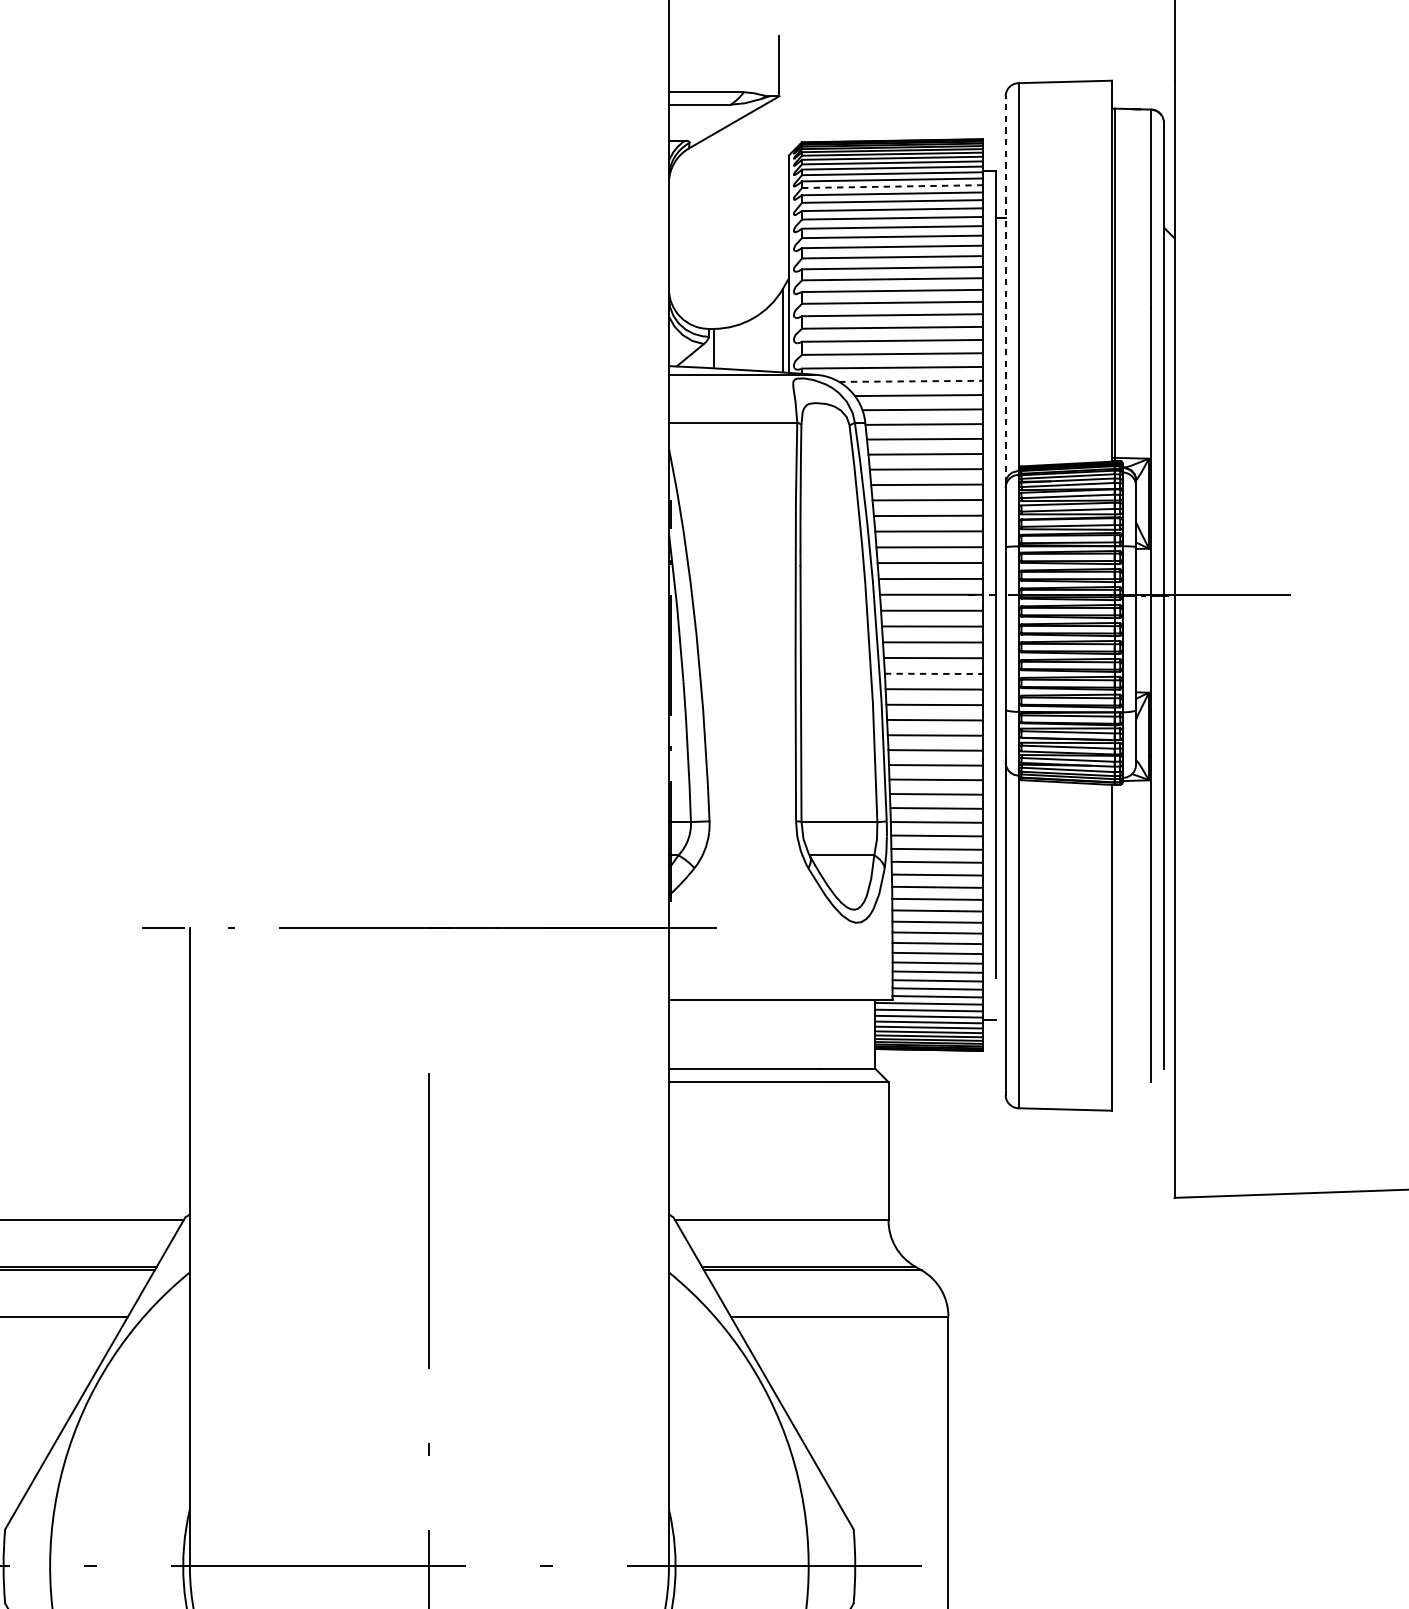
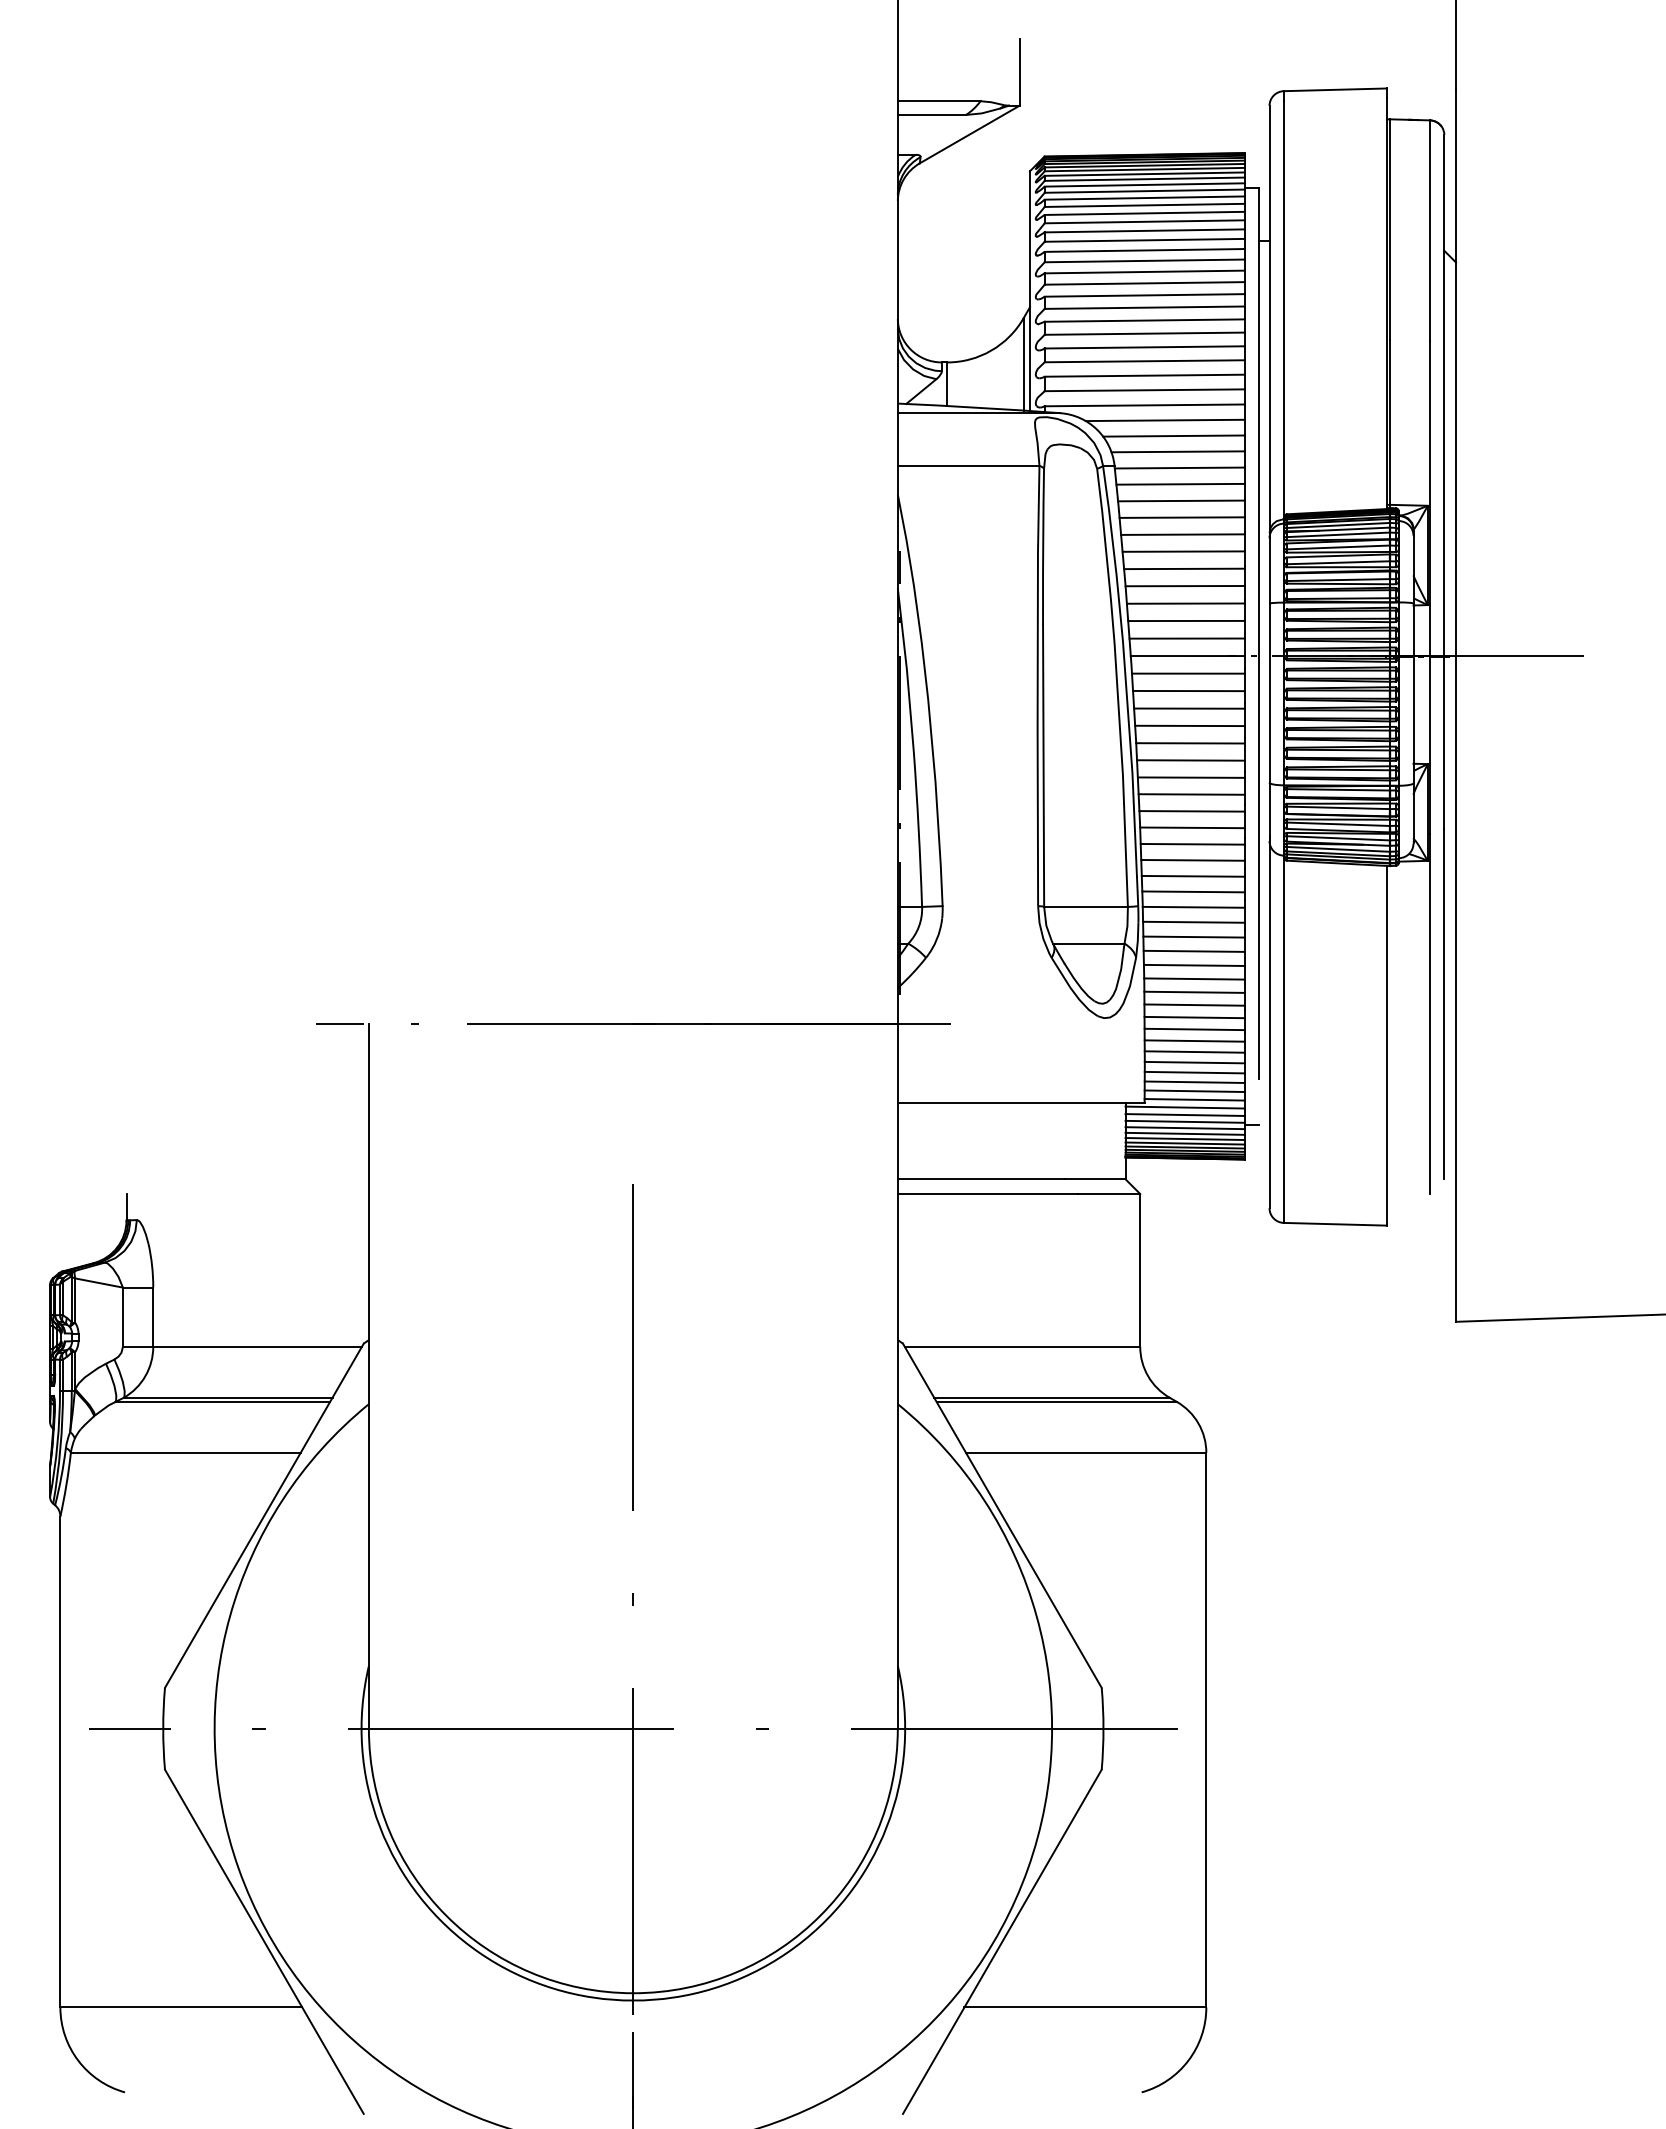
line: (892, 186) -> (1144, 205), dashed -> solid
line: (1005, 289) -> (1269, 319), dashed -> solid
line: (911, 381) -> (1165, 420), dashed -> solid
line: (934, 674) -> (1190, 743), dashed -> solid

